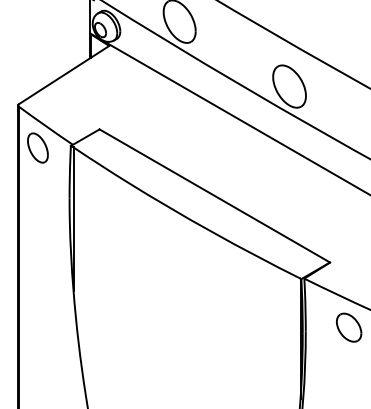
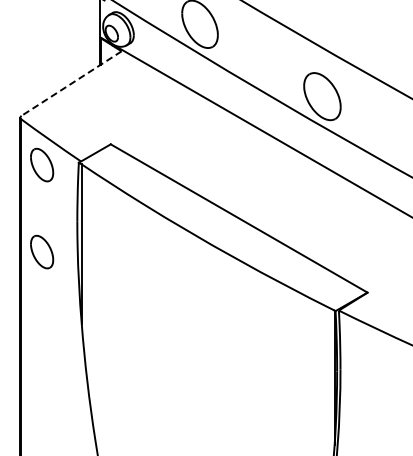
line: (64, 74) -> (71, 83), solid -> dashed
part: (38, 225) -> (42, 251), added
part: (348, 327) -> (388, 364), removed

